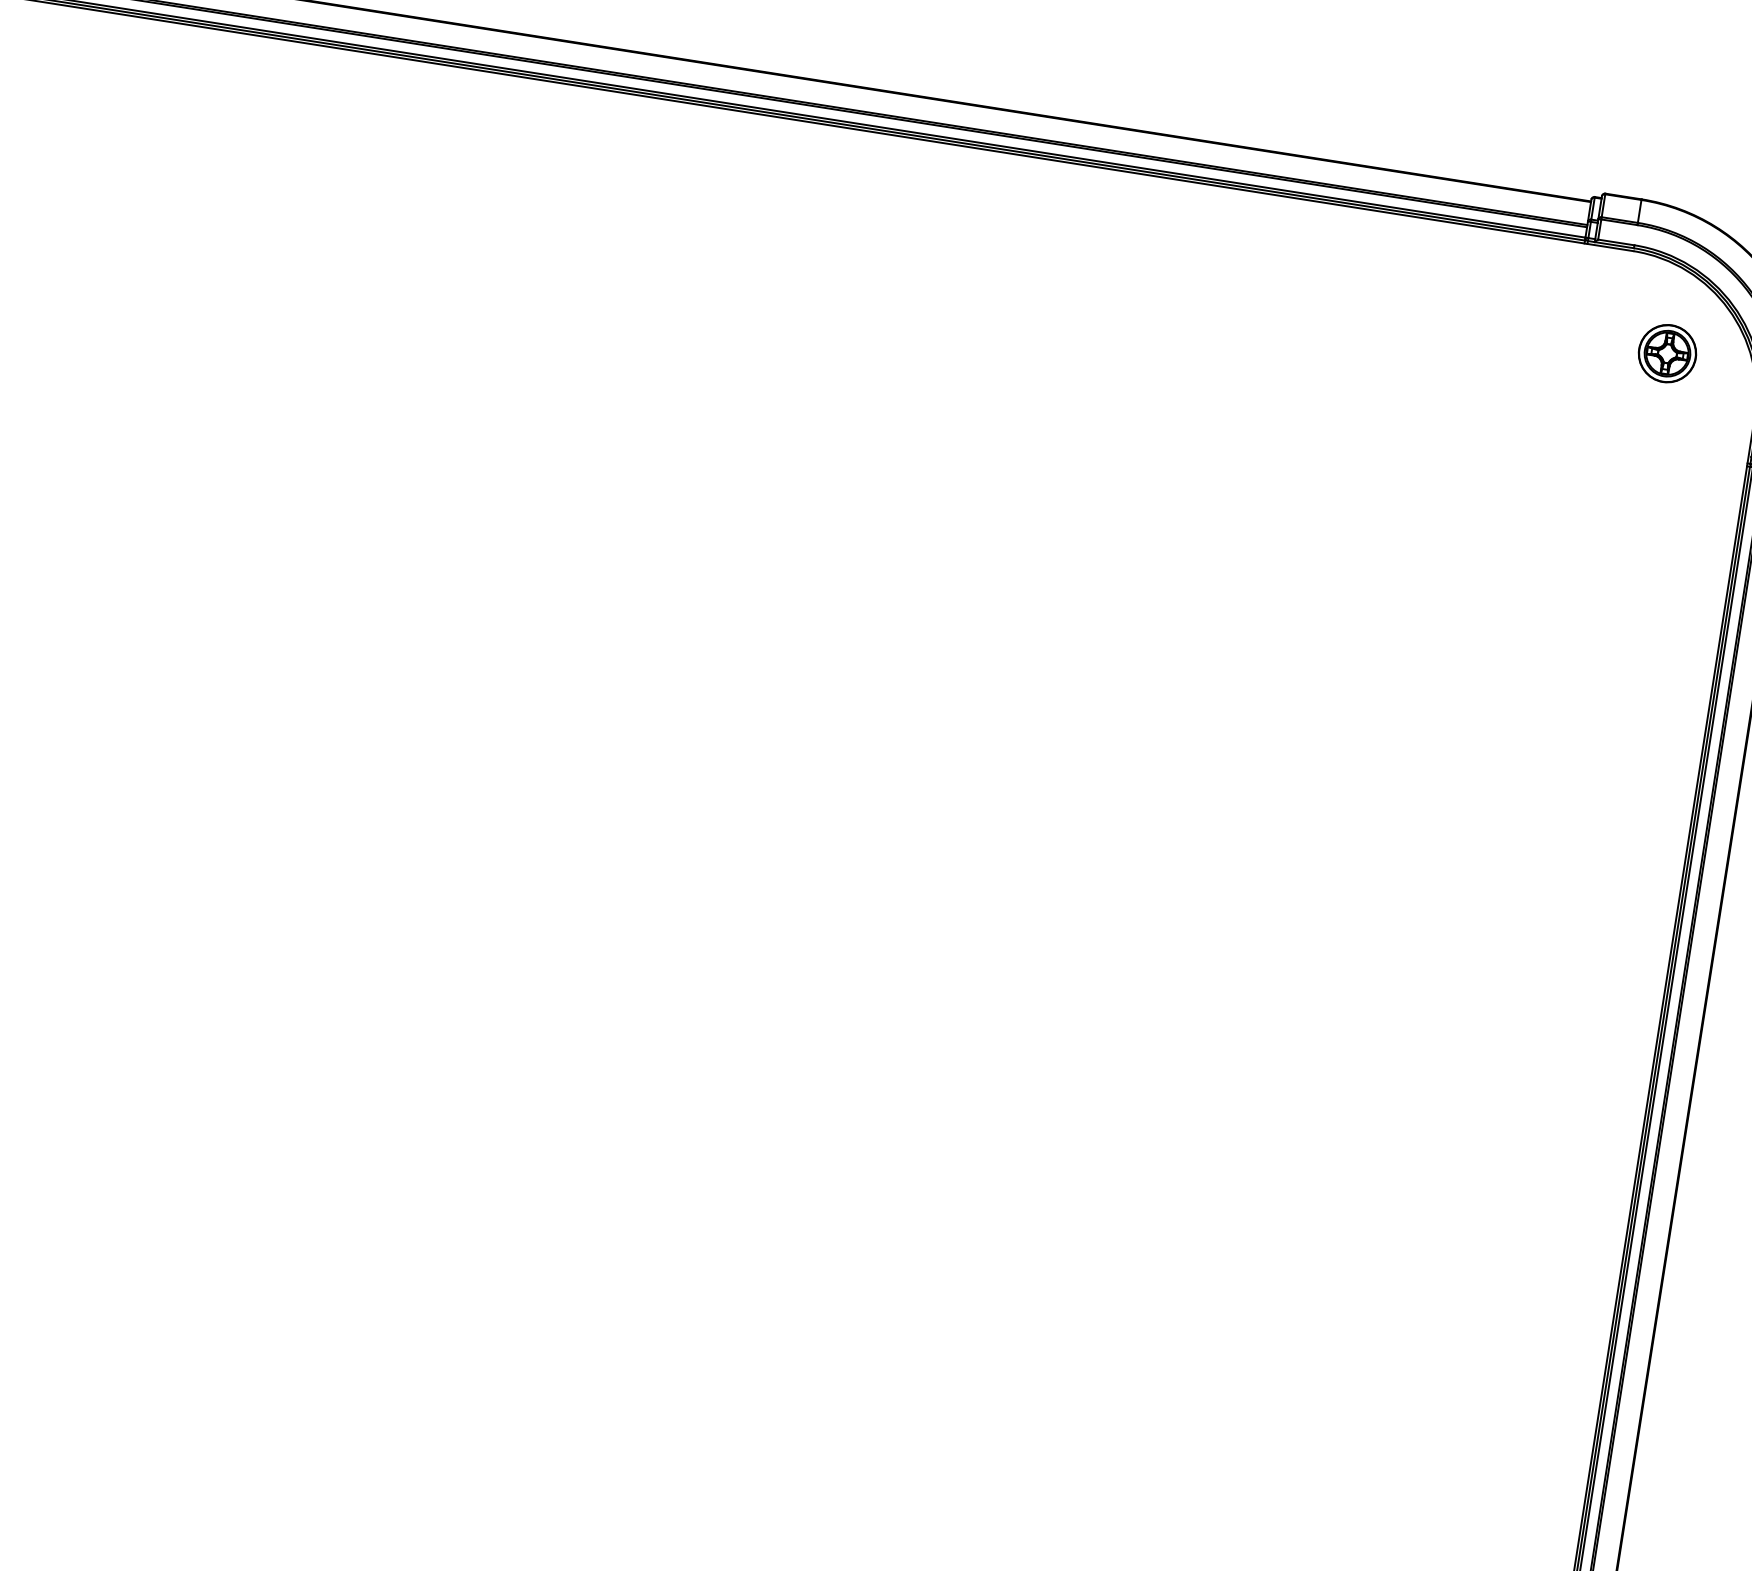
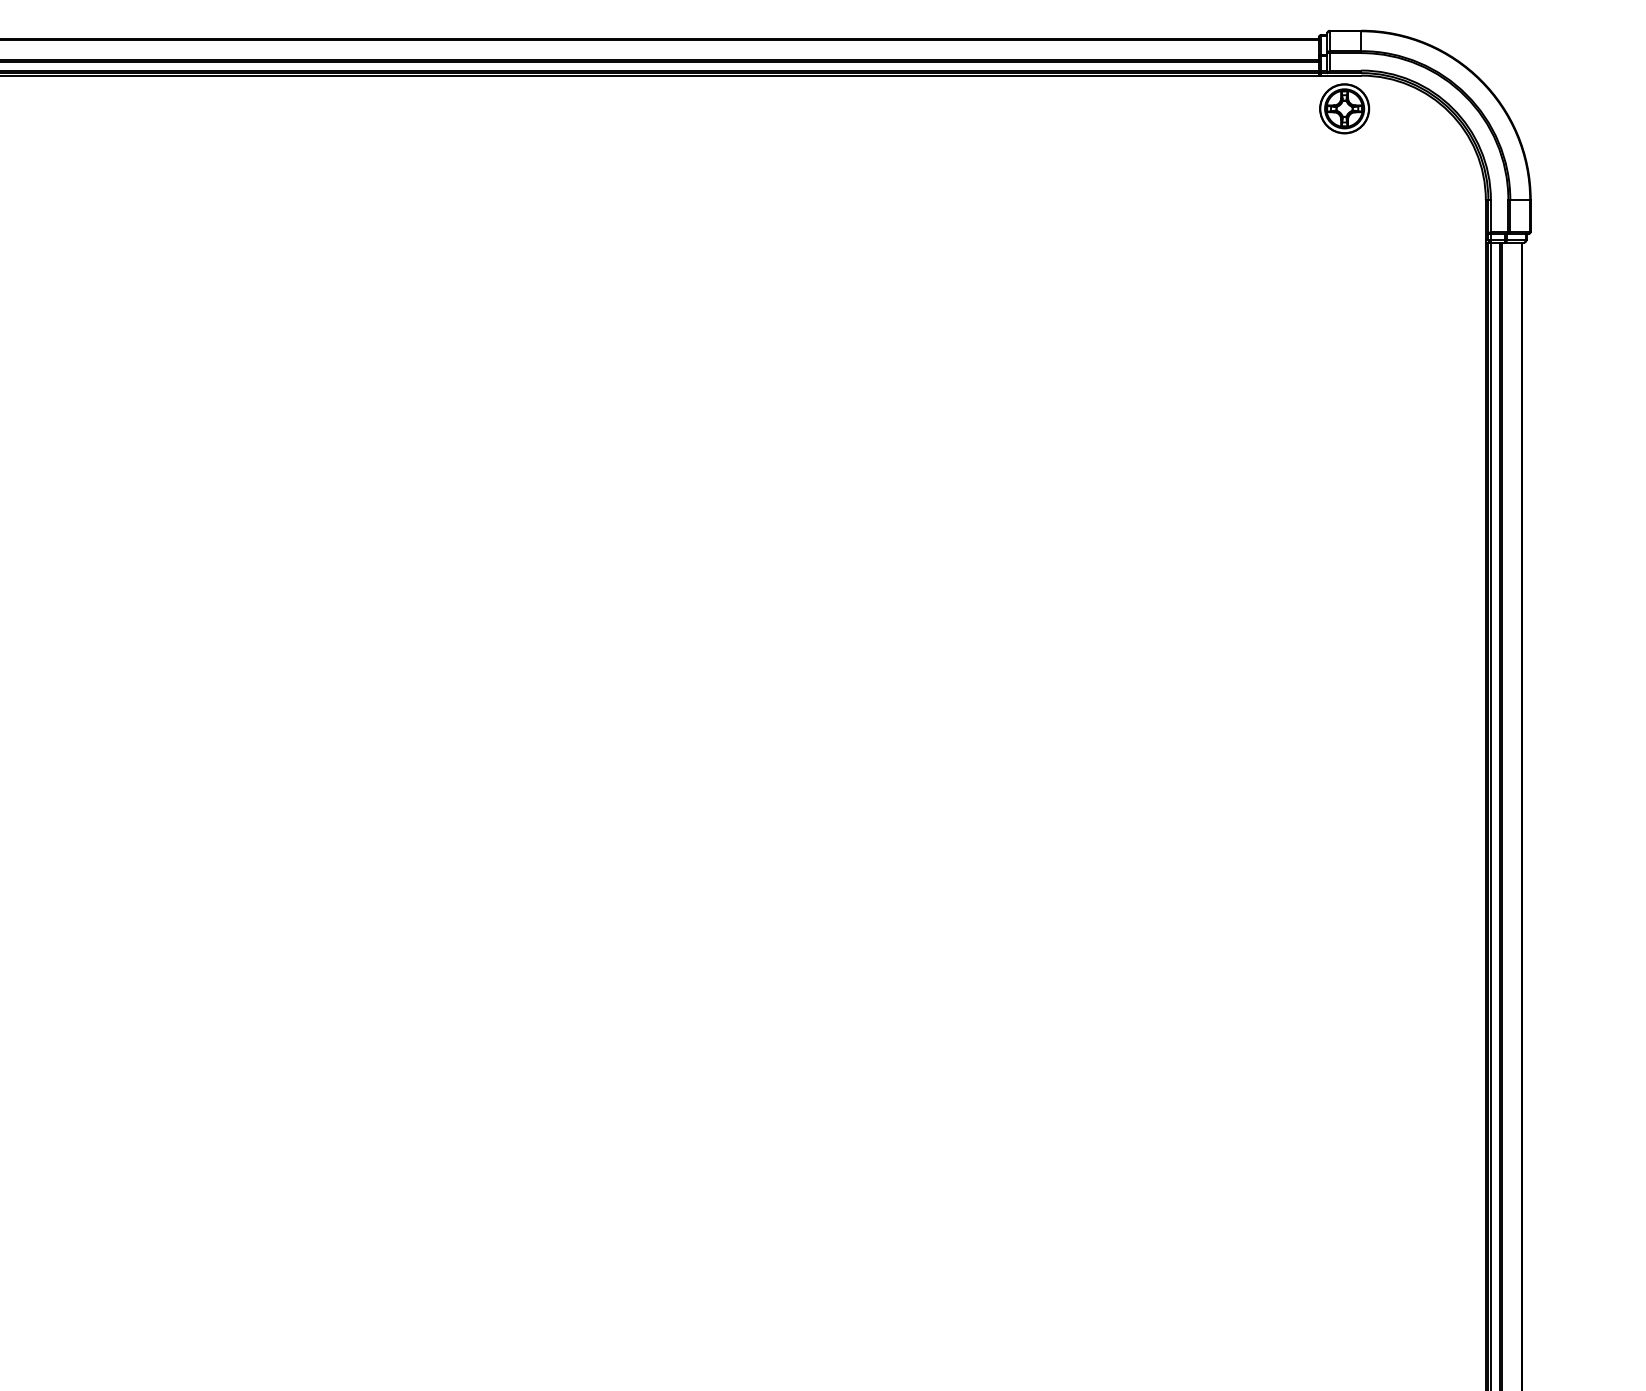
part: (1667, 353) -> (1344, 108), moved

